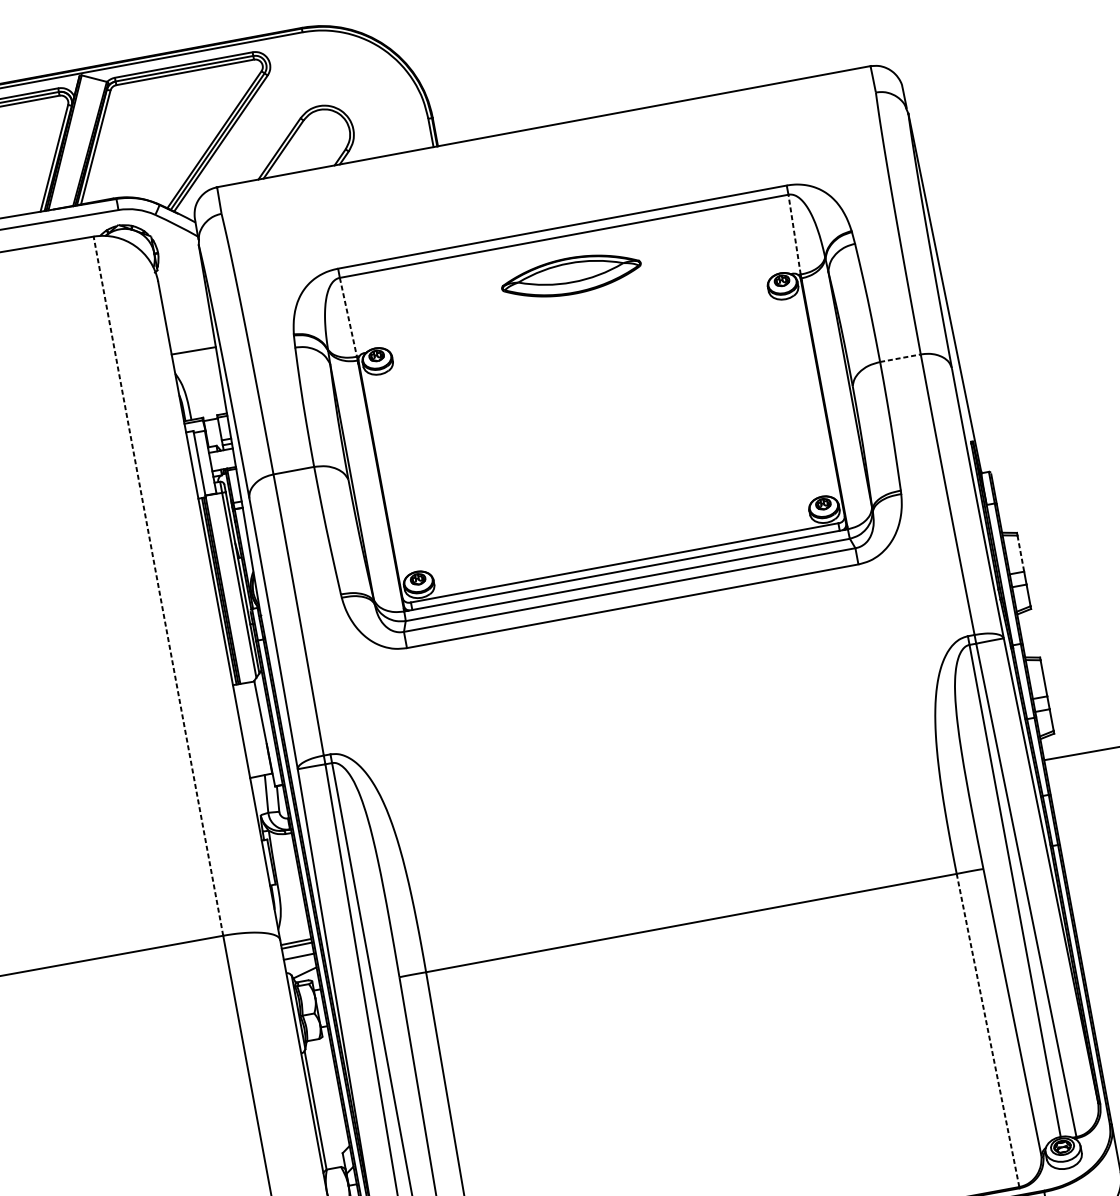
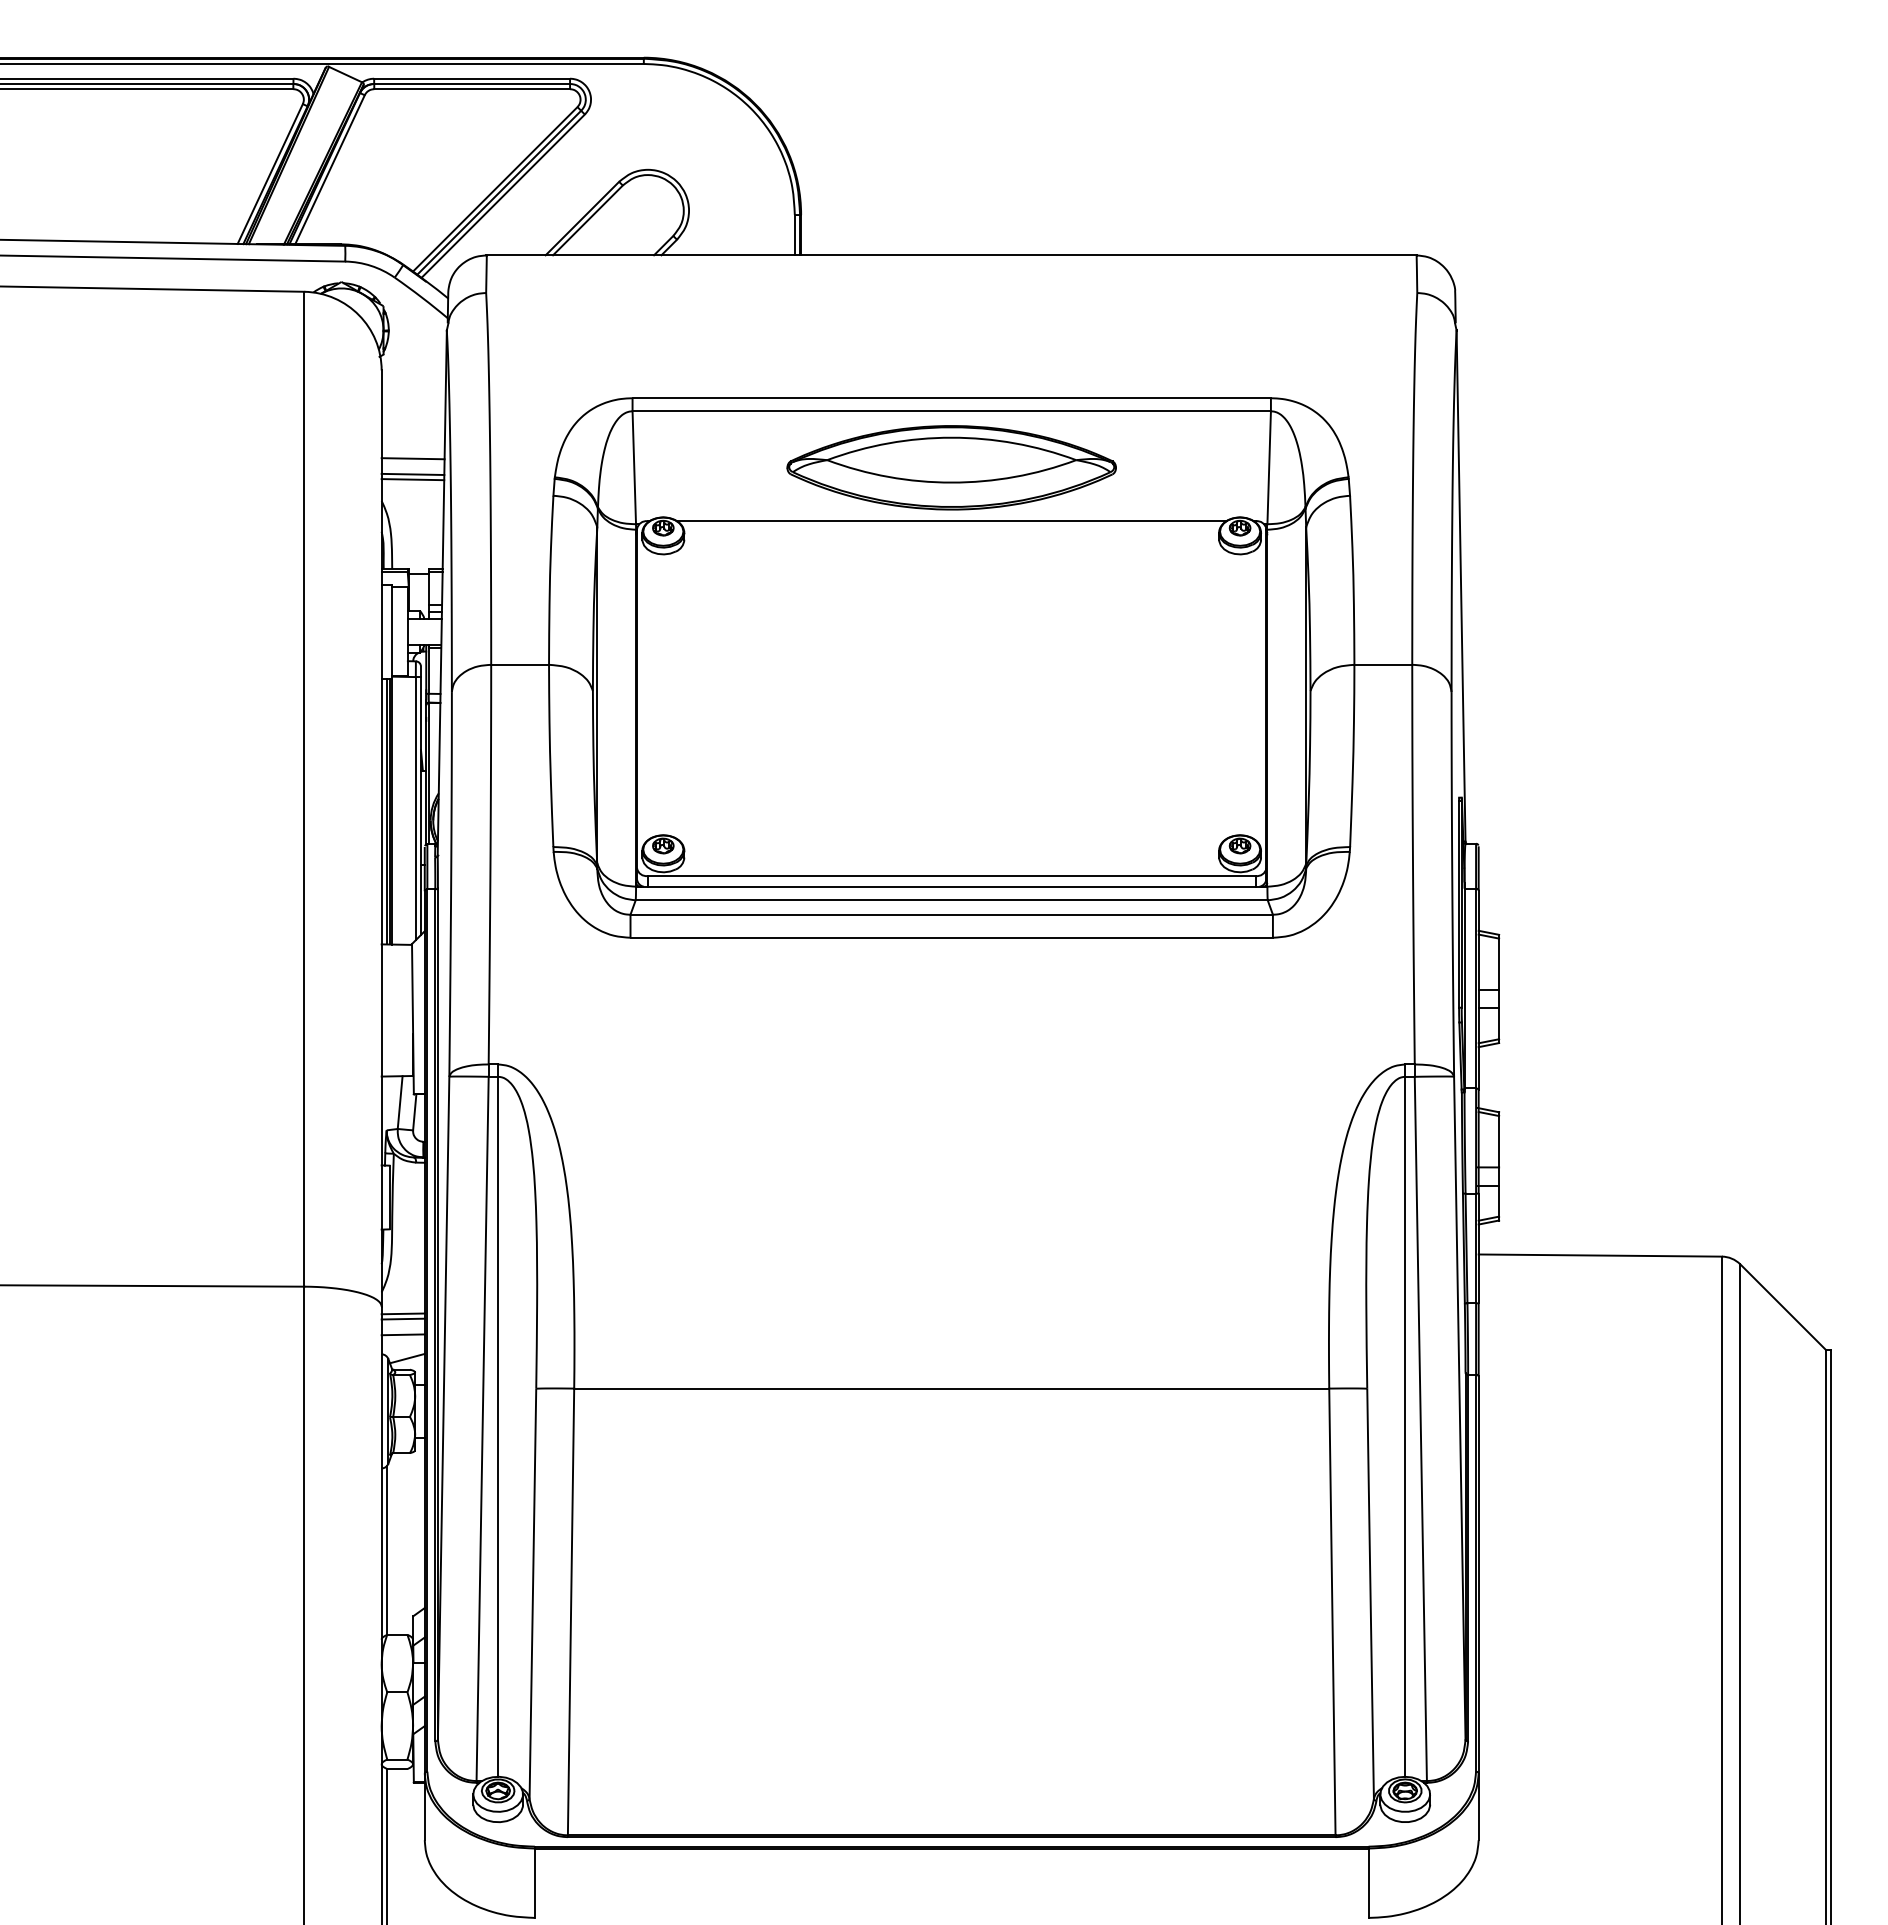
line: (794, 234) -> (1269, 467), dashed -> solid
part: (571, 275) -> (951, 467), size x1.67
line: (578, 313) -> (951, 521), added
line: (348, 317) -> (634, 468), dashed -> solid
line: (191, 339) -> (412, 458), added
line: (194, 354) -> (412, 479), added
line: (900, 357) -> (1383, 664), dashed -> solid
line: (1021, 553) -> (1499, 964), dashed -> solid
line: (158, 585) -> (304, 788), dashed -> solid
line: (988, 1030) -> (1332, 1611), dashed -> solid

